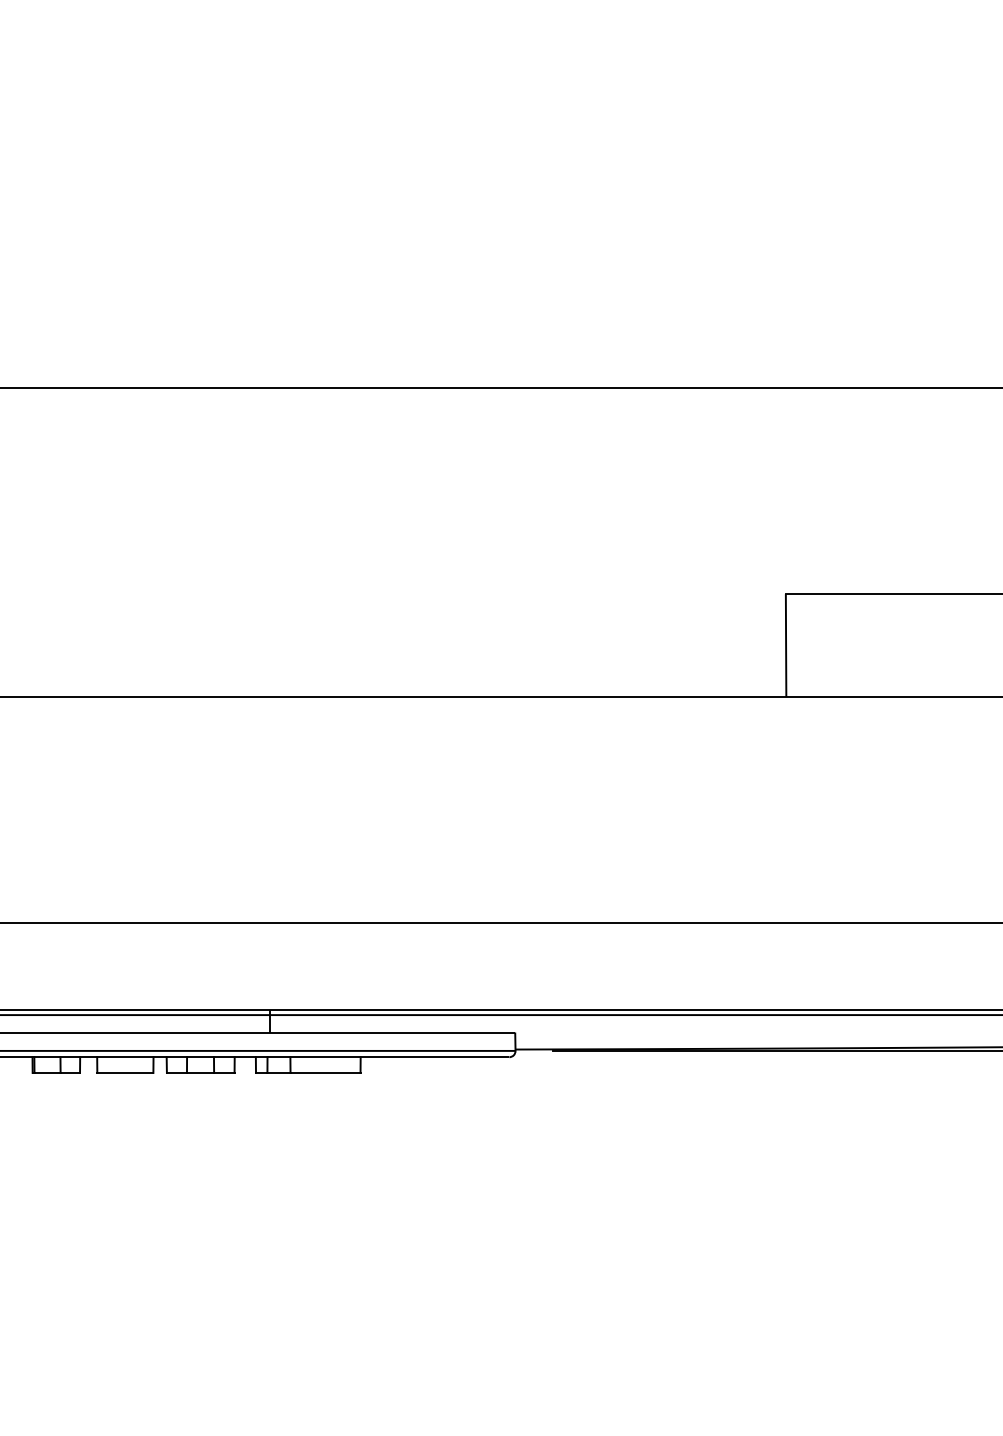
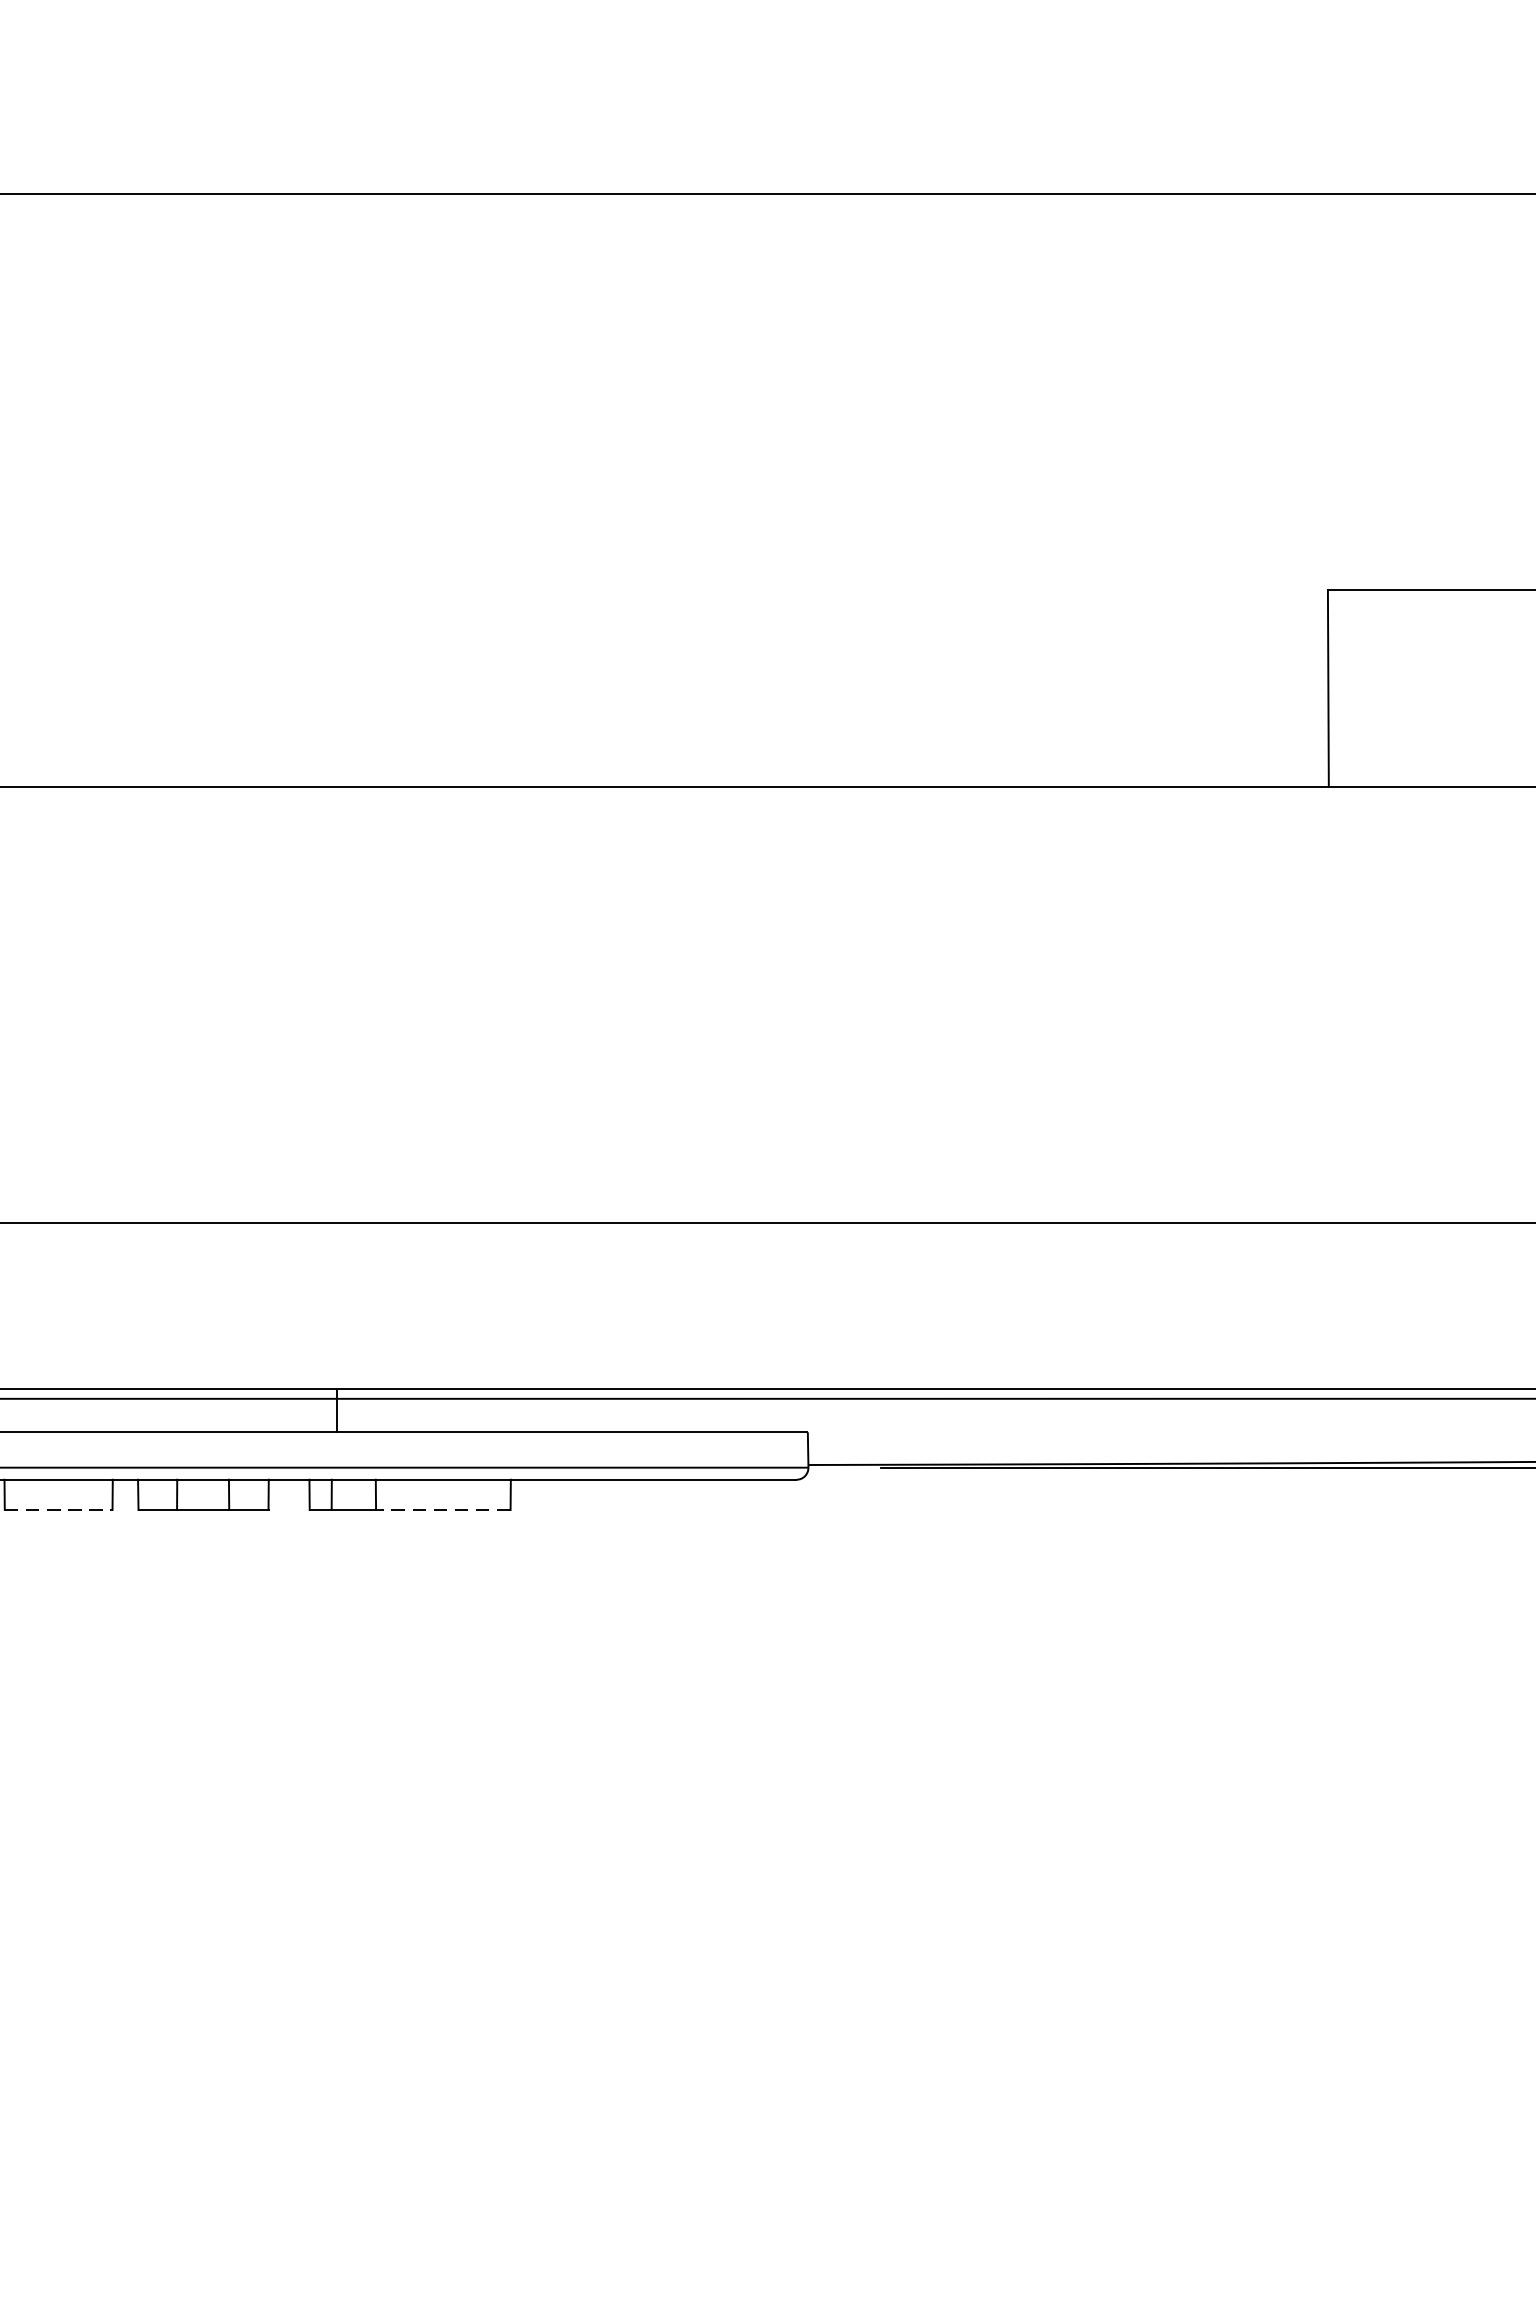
line: (125, 1072) -> (58, 1509), solid -> dashed
line: (325, 1072) -> (443, 1509), solid -> dashed

